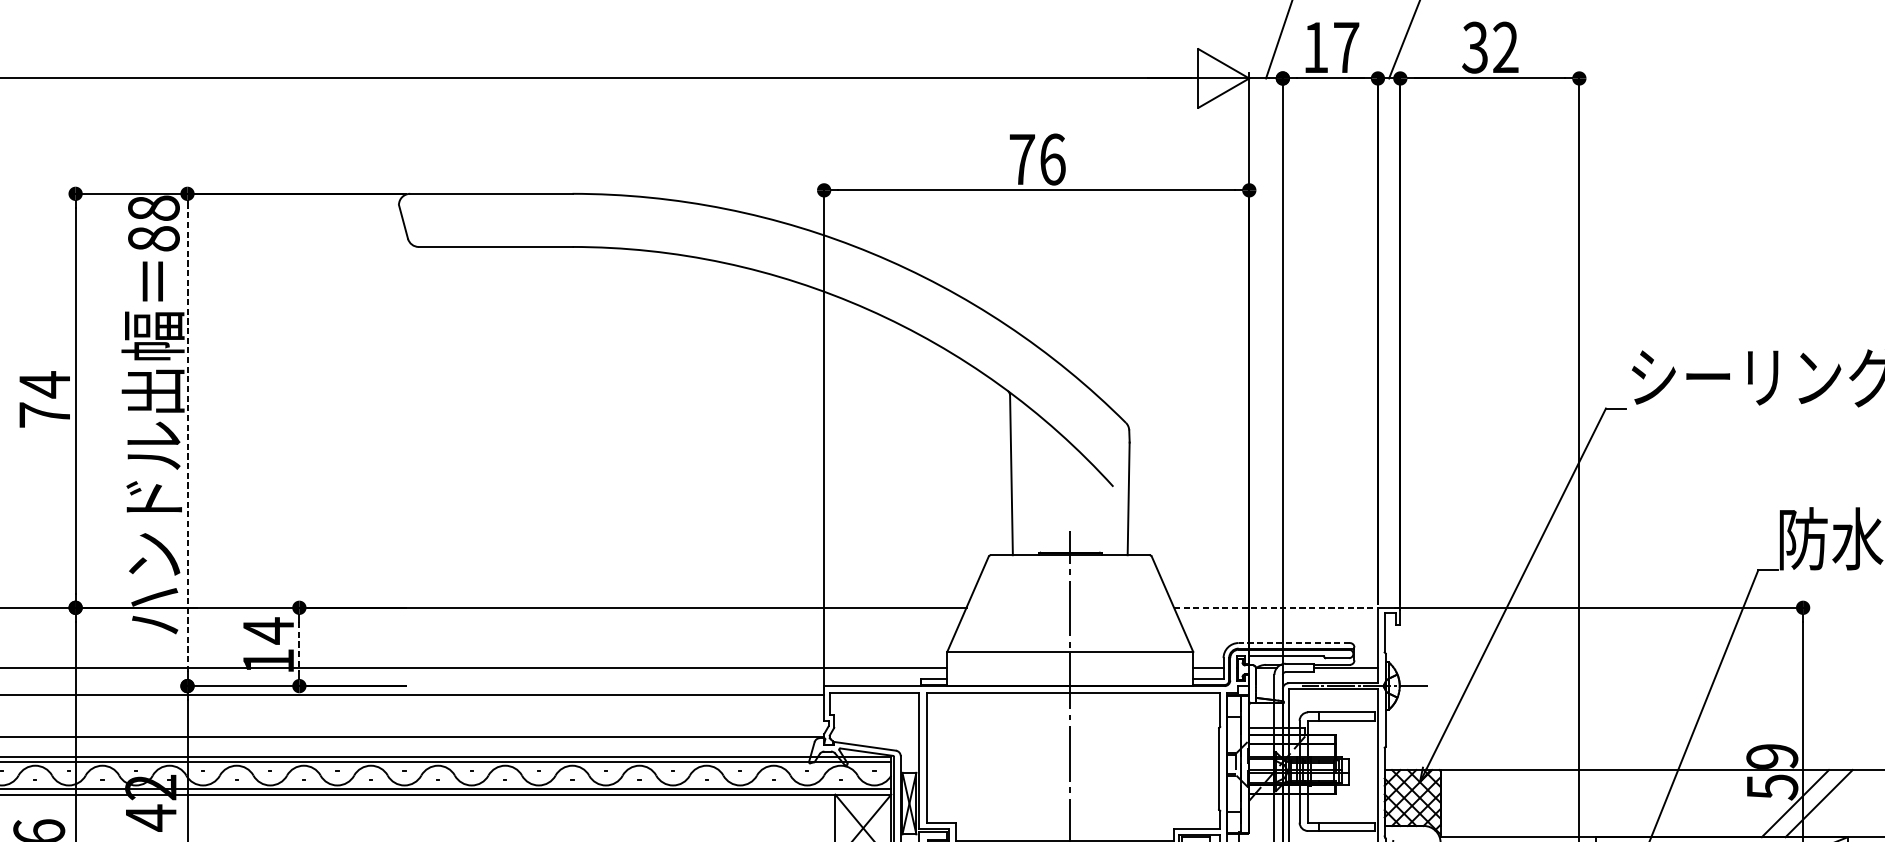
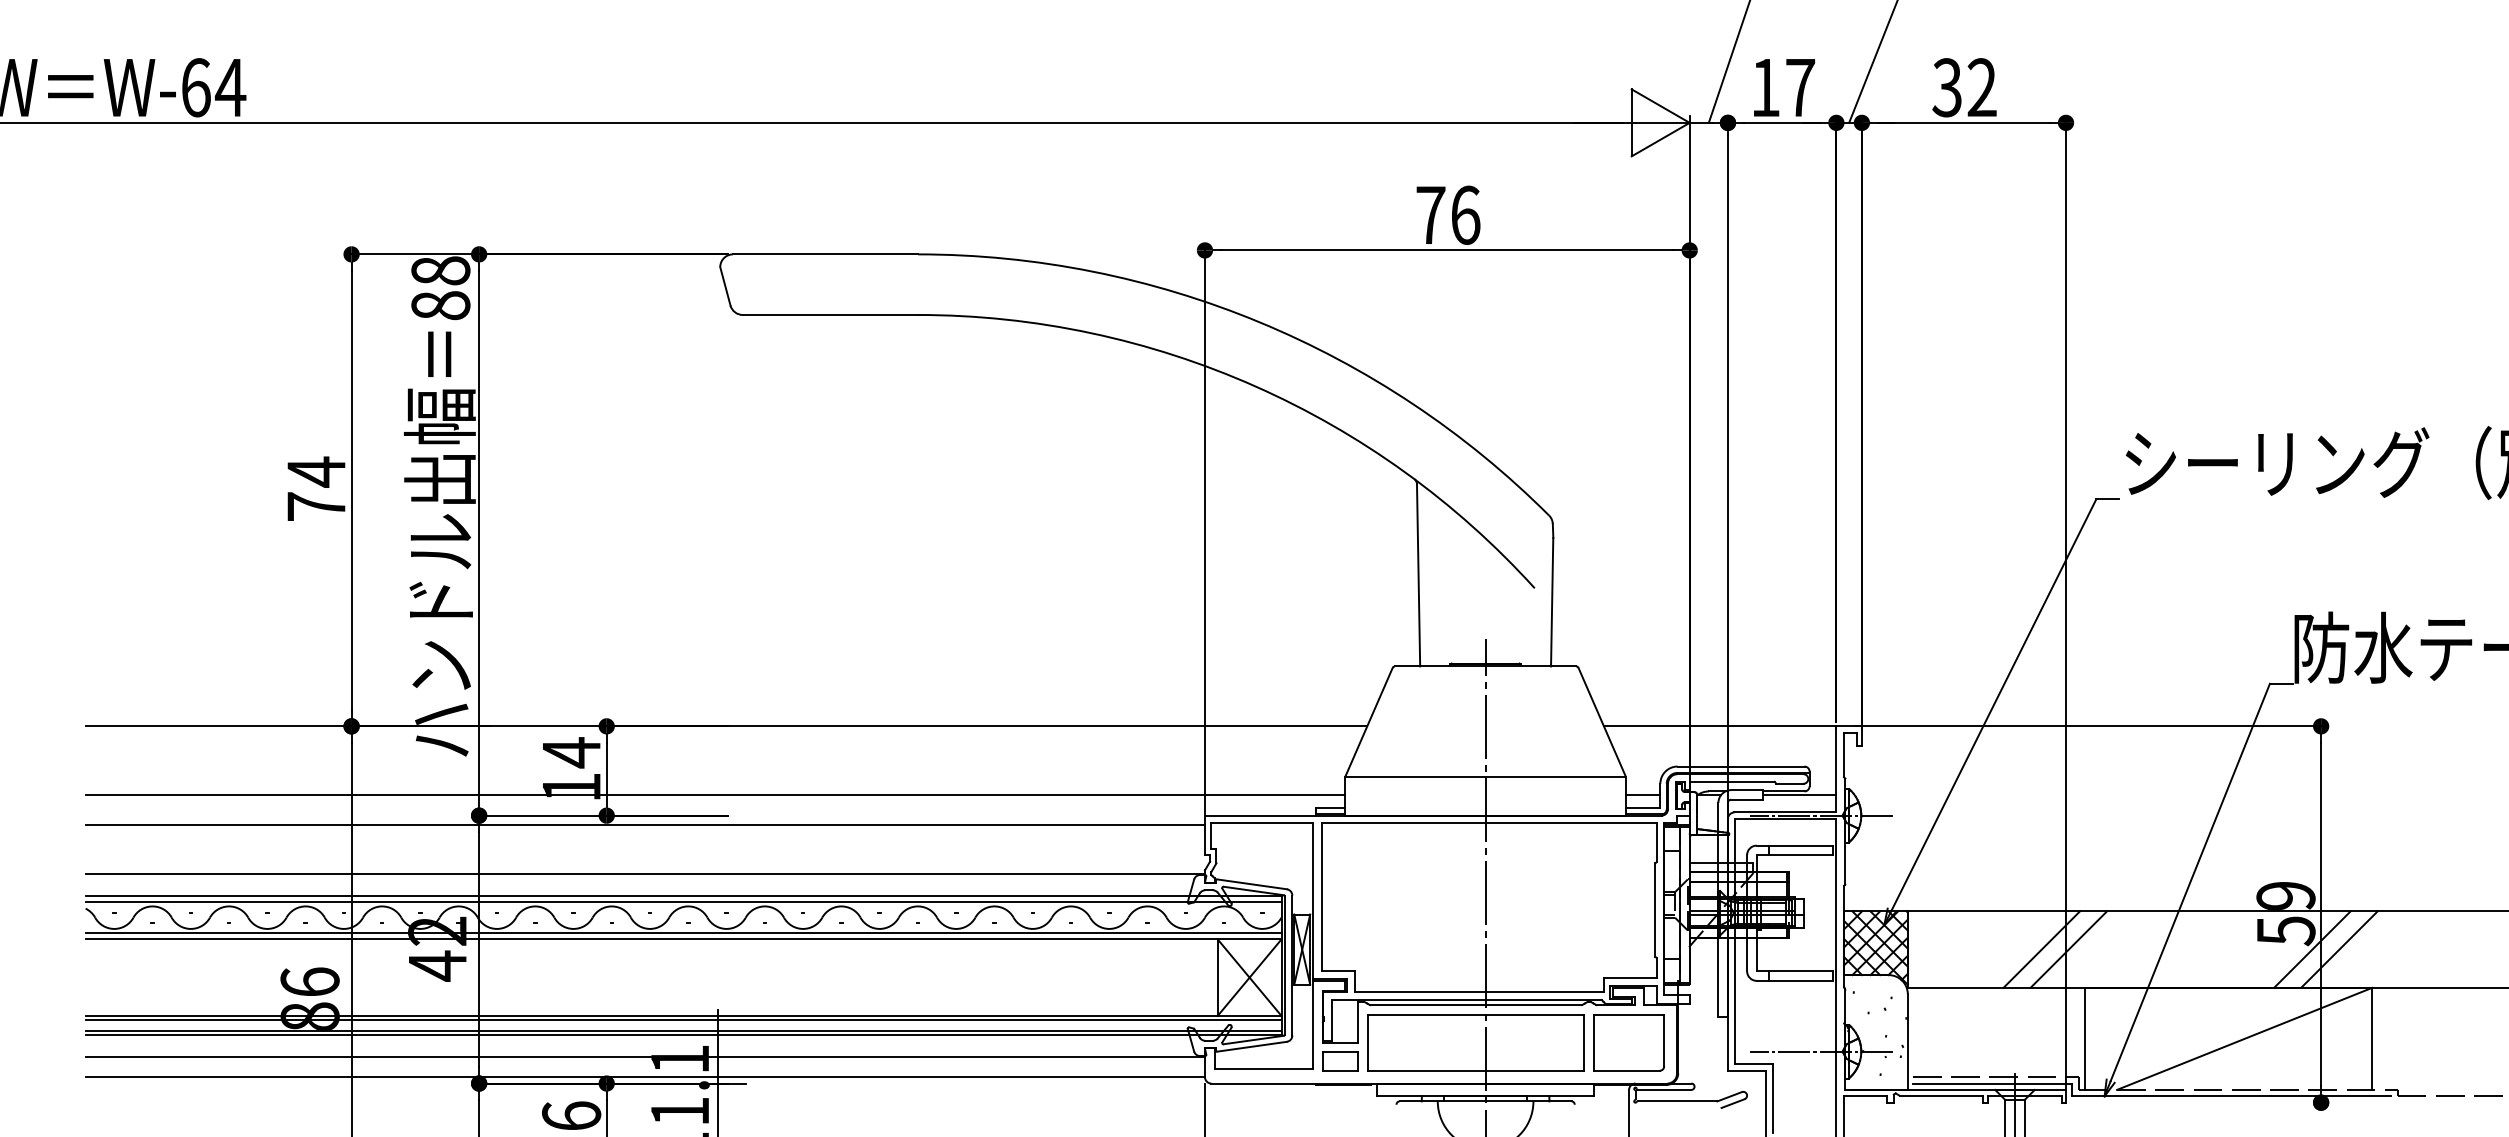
line: (187, 439) -> (479, 534), dashed -> solid
line: (1276, 607) -> (1720, 726), dashed -> solid
line: (1293, 643) -> (1740, 766), dashed -> solid
line: (299, 647) -> (606, 771), dashed -> solid
line: (1557, 803) -> (2041, 949), added
line: (1581, 803) -> (2068, 949), added

